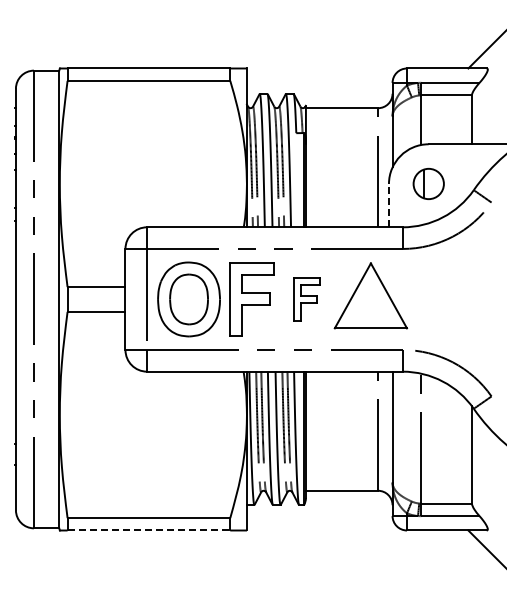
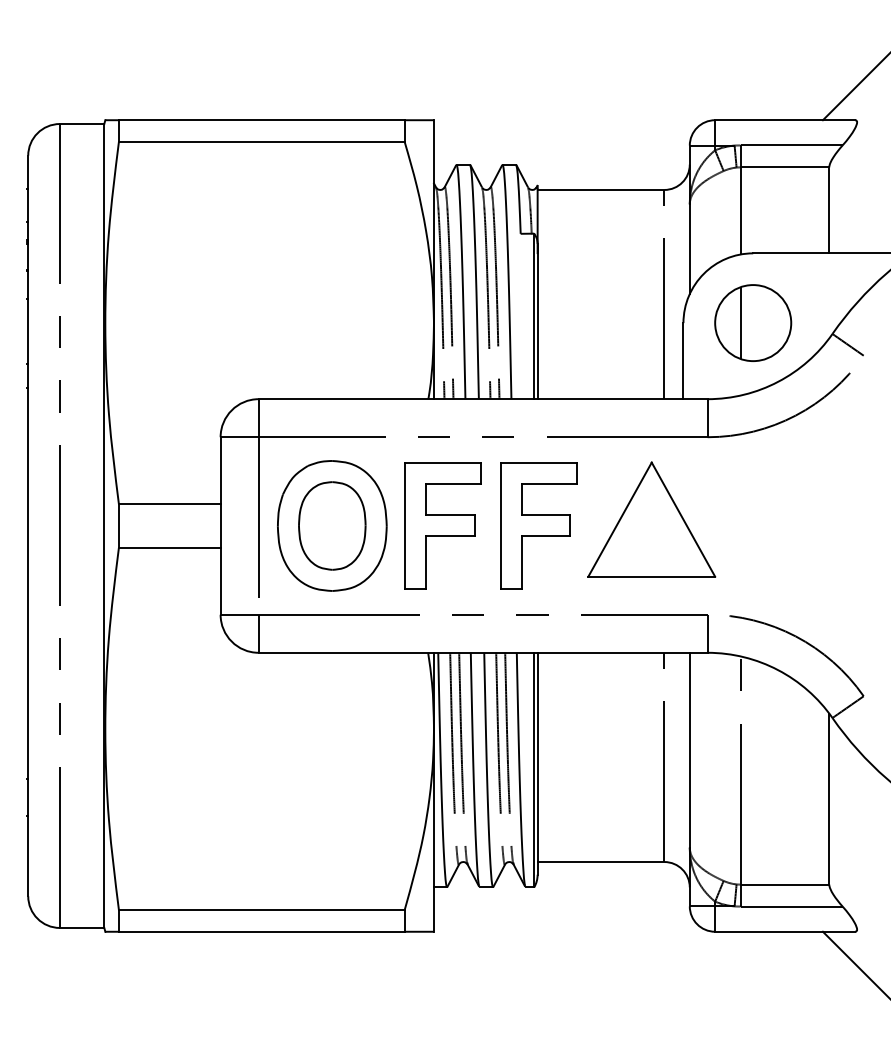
part: (428, 183) -> (752, 322), size x1.43
line: (388, 205) -> (682, 360), dashed -> solid
part: (306, 299) -> (538, 526), size x1.67
line: (149, 530) -> (262, 931), dashed -> solid

